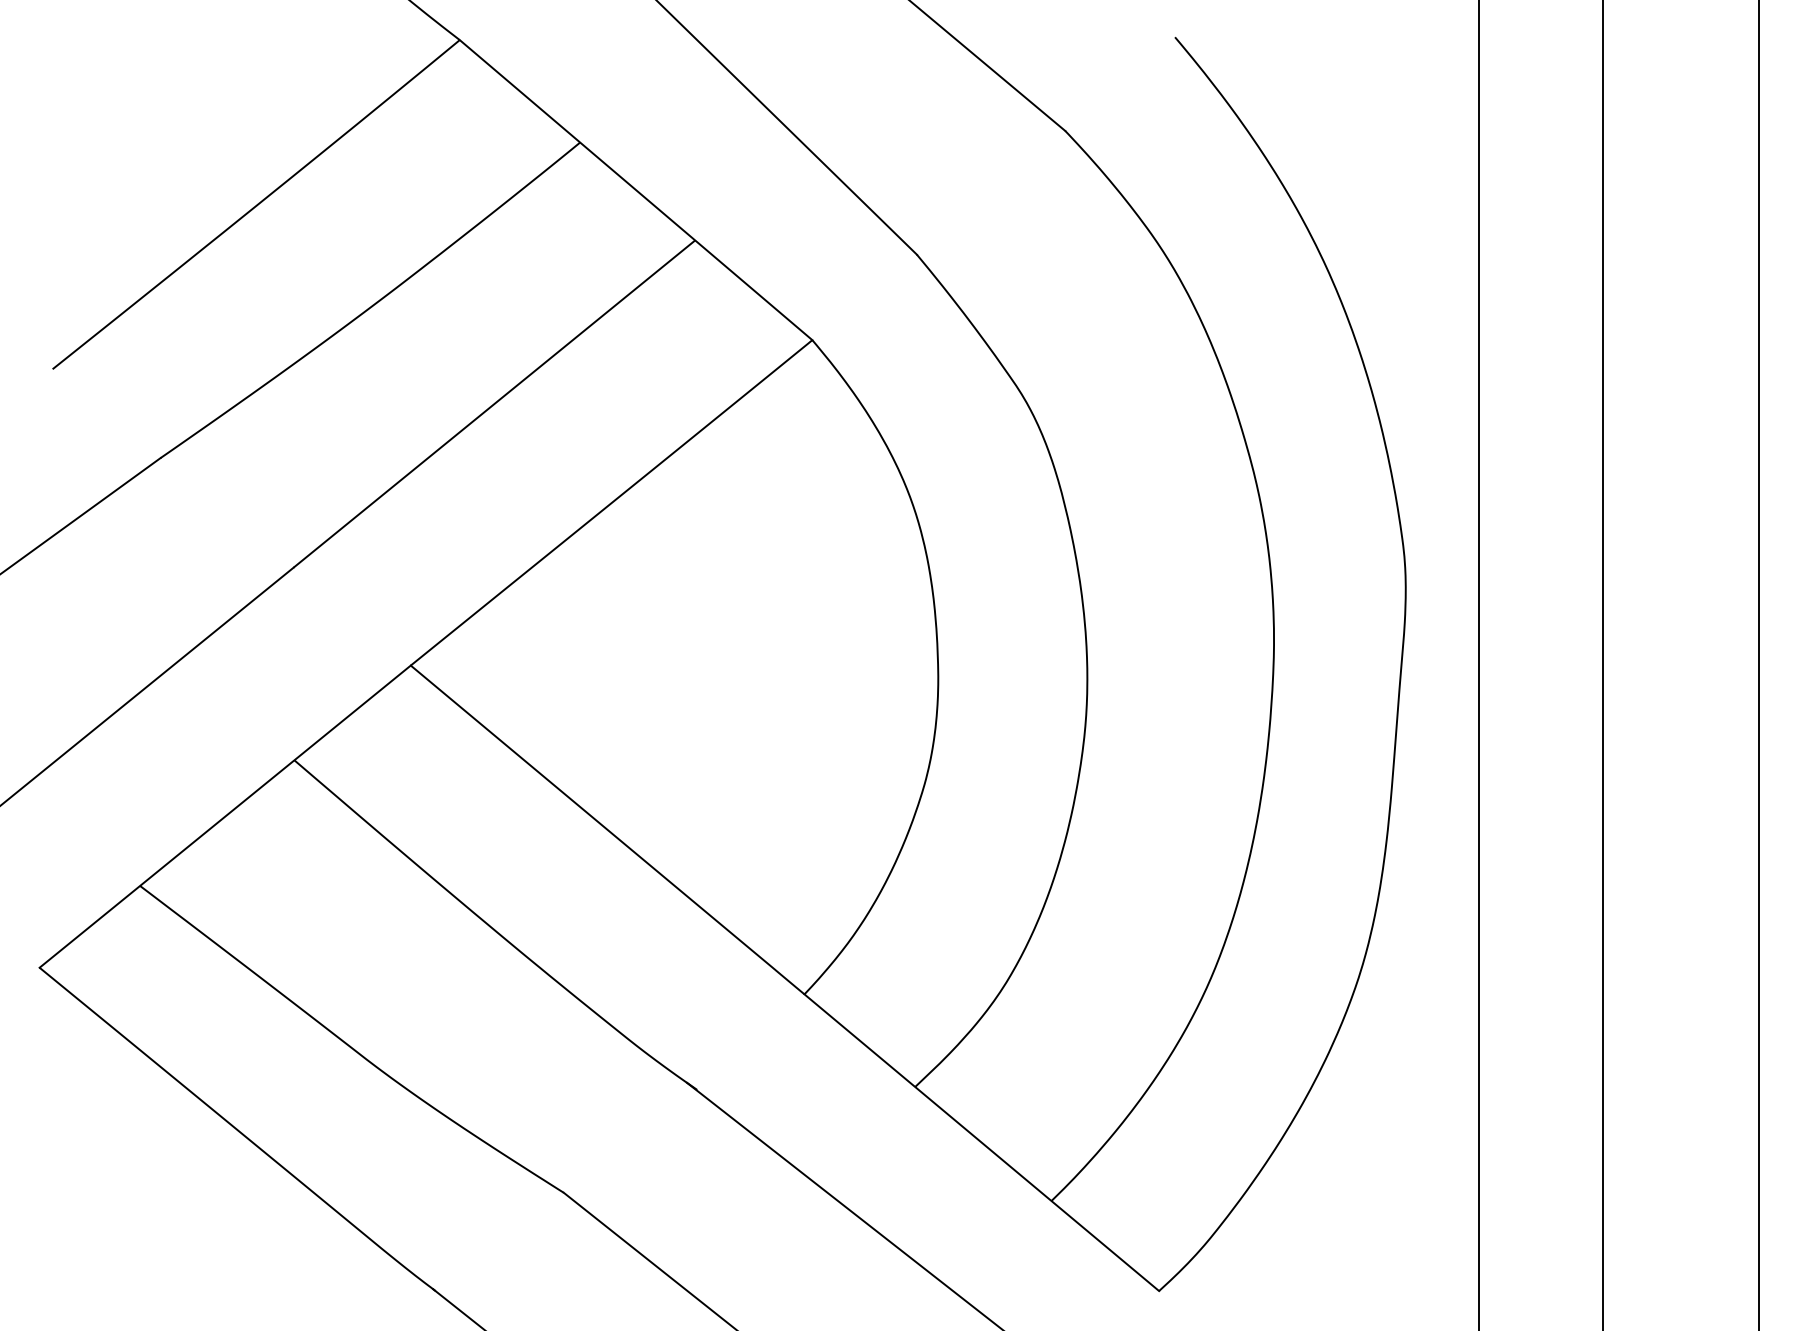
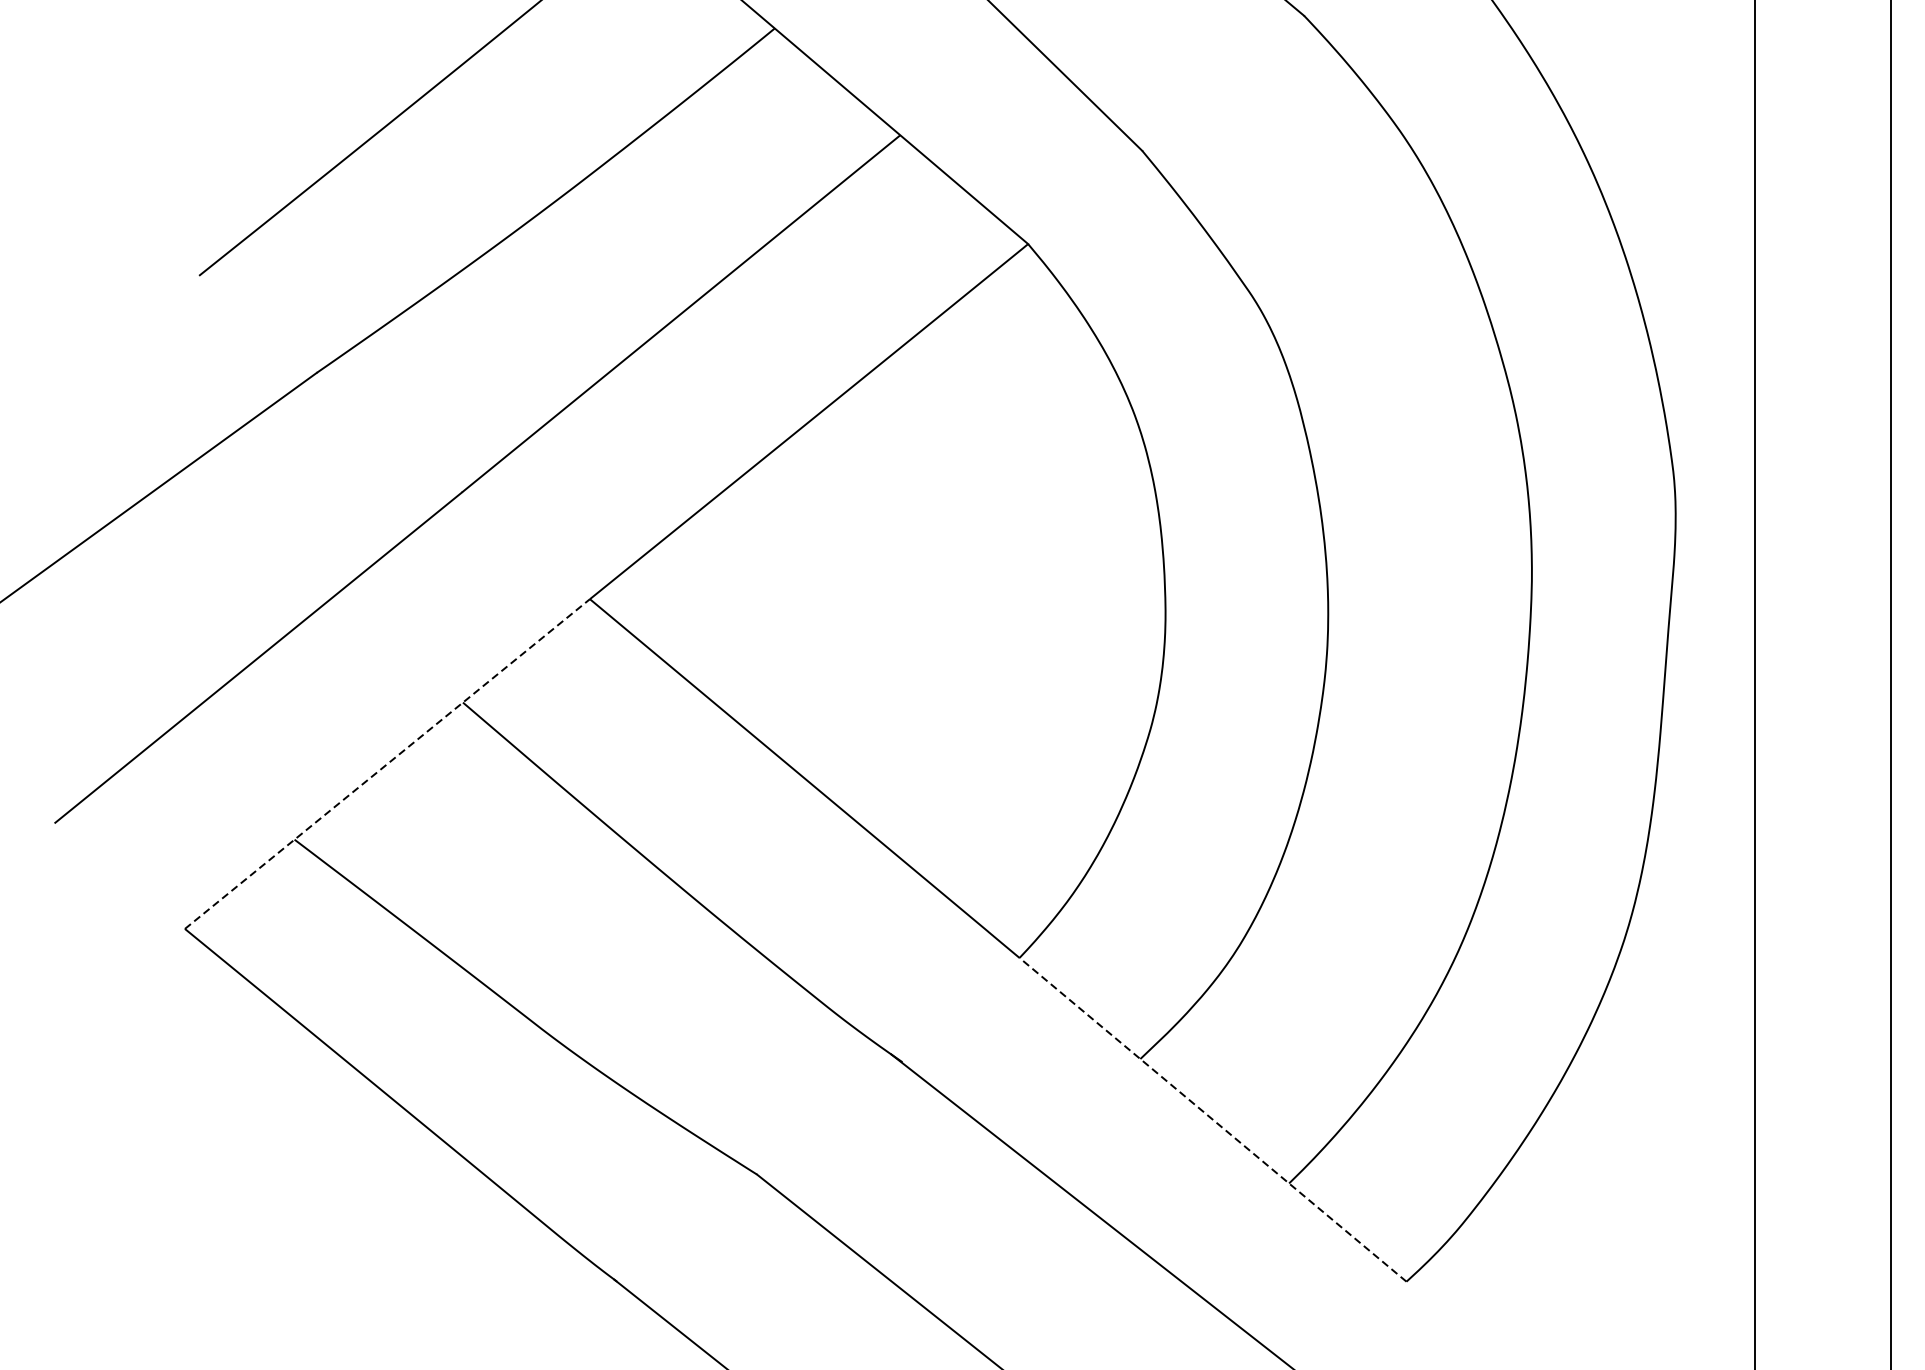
line: (225, 816) -> (387, 763), solid -> dashed
line: (981, 1142) -> (1212, 1119), solid -> dashed

